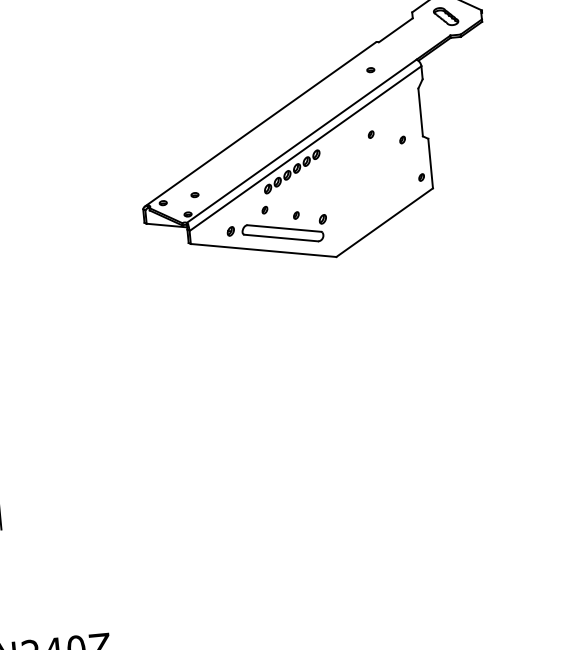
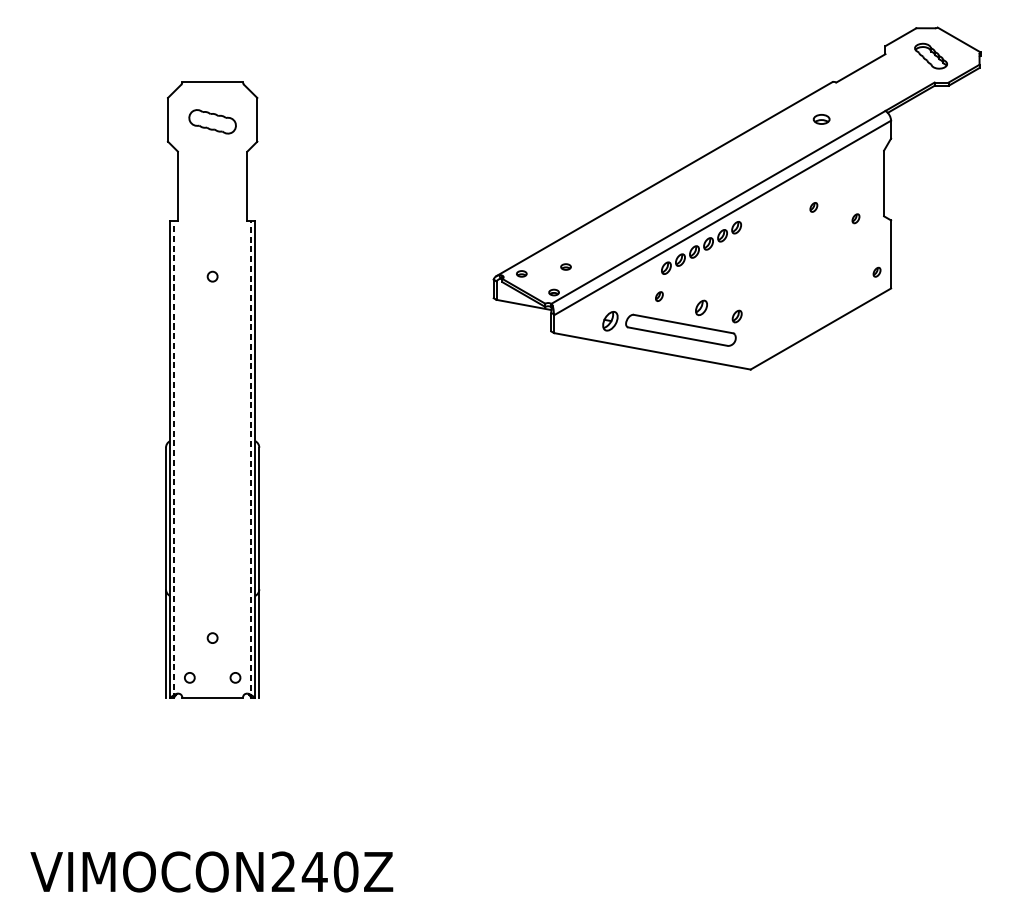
part: (370, 70) -> (821, 119), size x1.6
part: (296, 215) -> (701, 307), size x1.6
part: (230, 231) -> (609, 320), size x1.6

